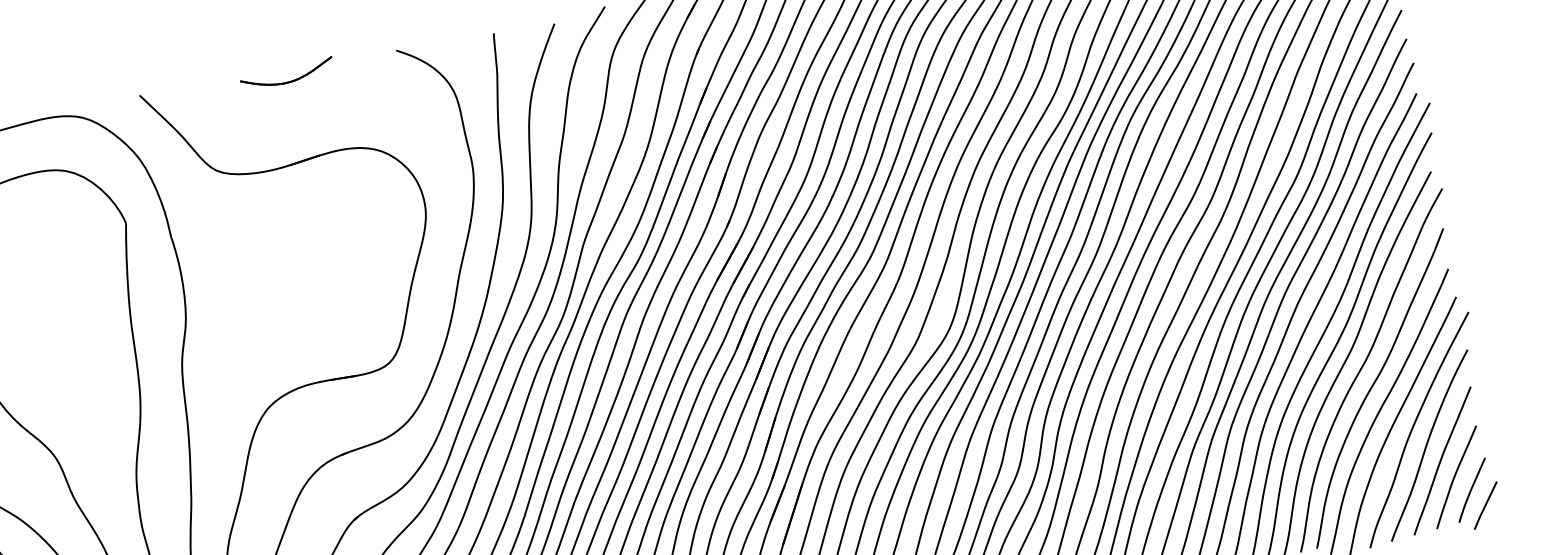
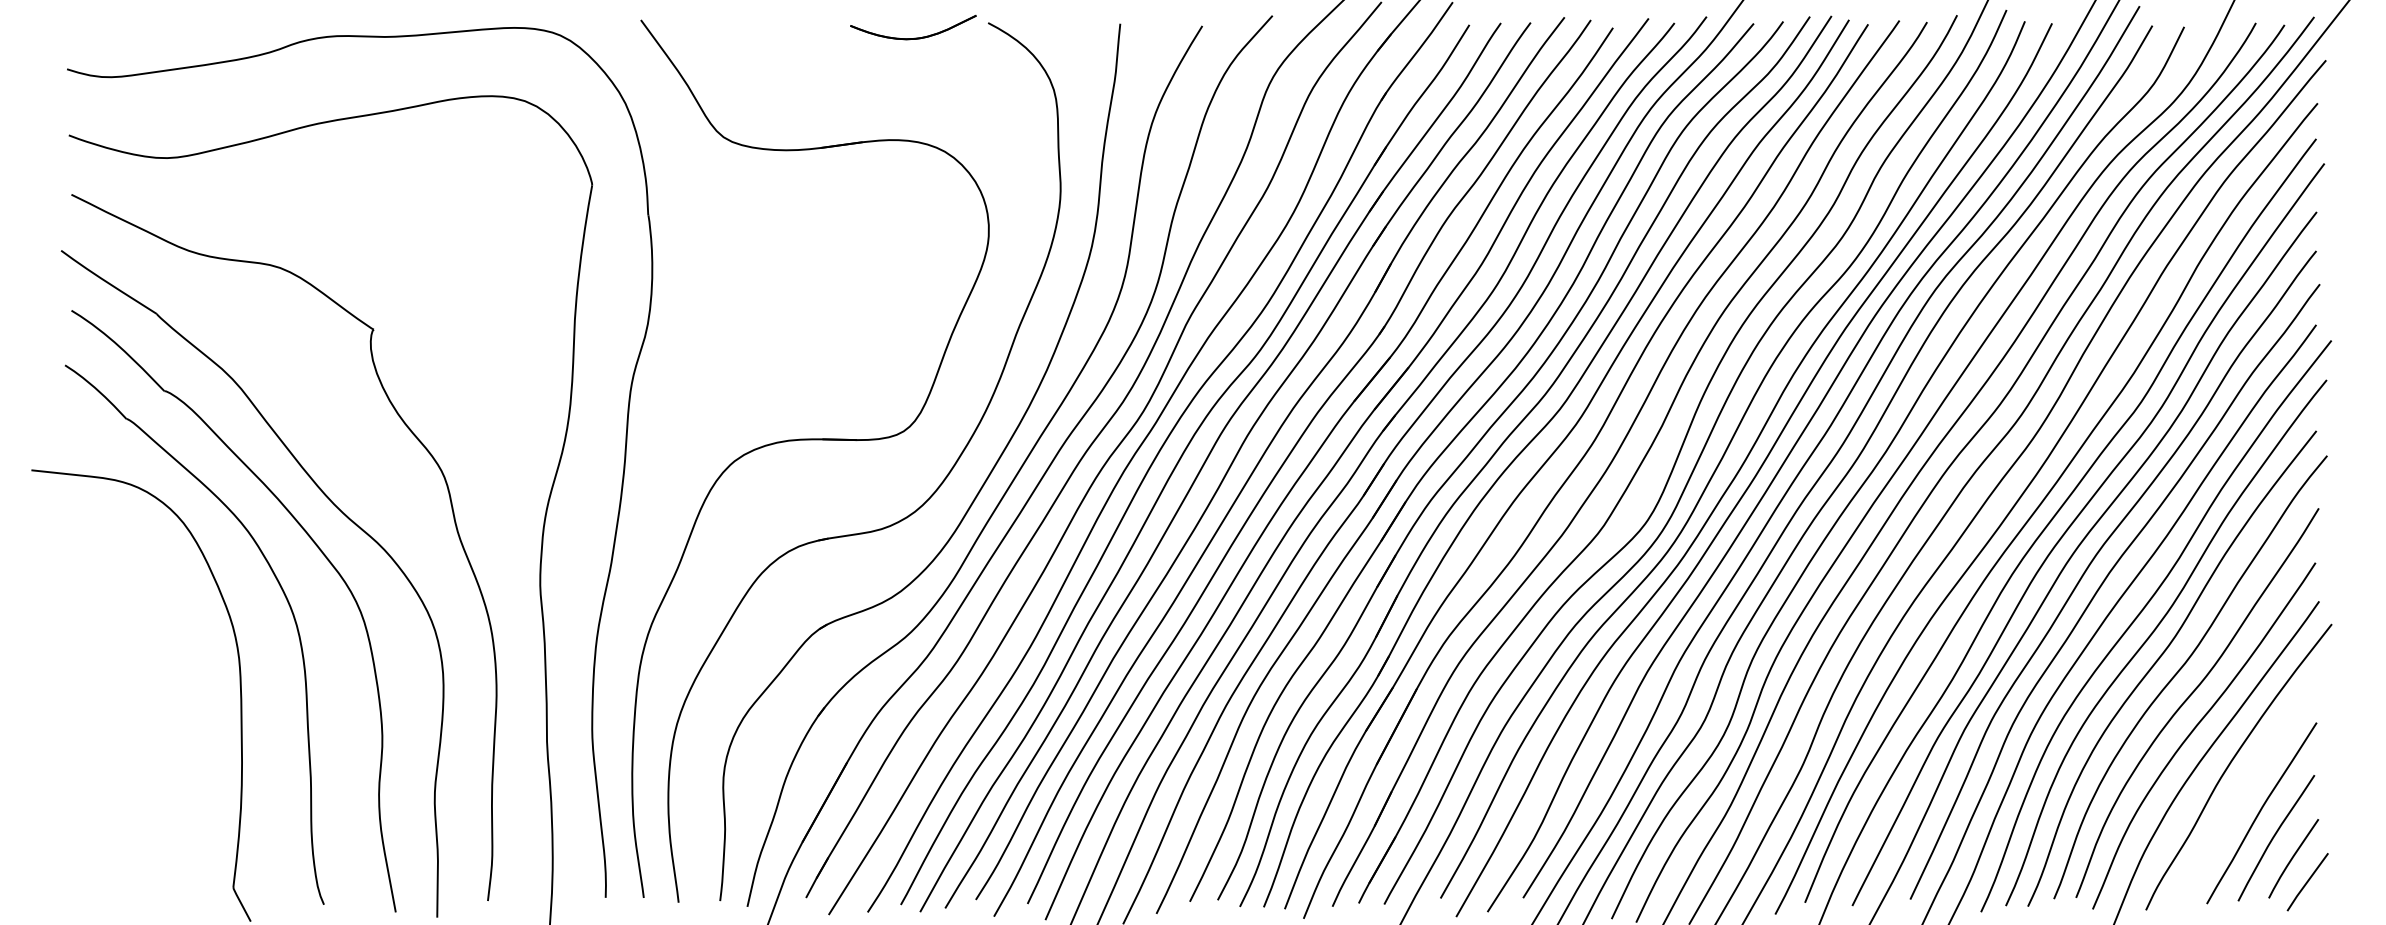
part: (289, 81) -> (914, 37), moved
curve: (1427, 445) -> (2245, 789), removed

